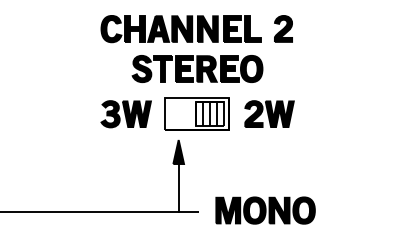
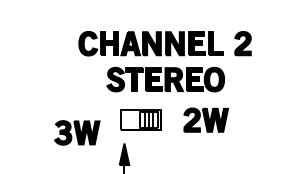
part: (198, 42) -> (166, 55), moved
part: (196, 113) -> (140, 119), size x0.7
part: (125, 114) -> (76, 133), moved

